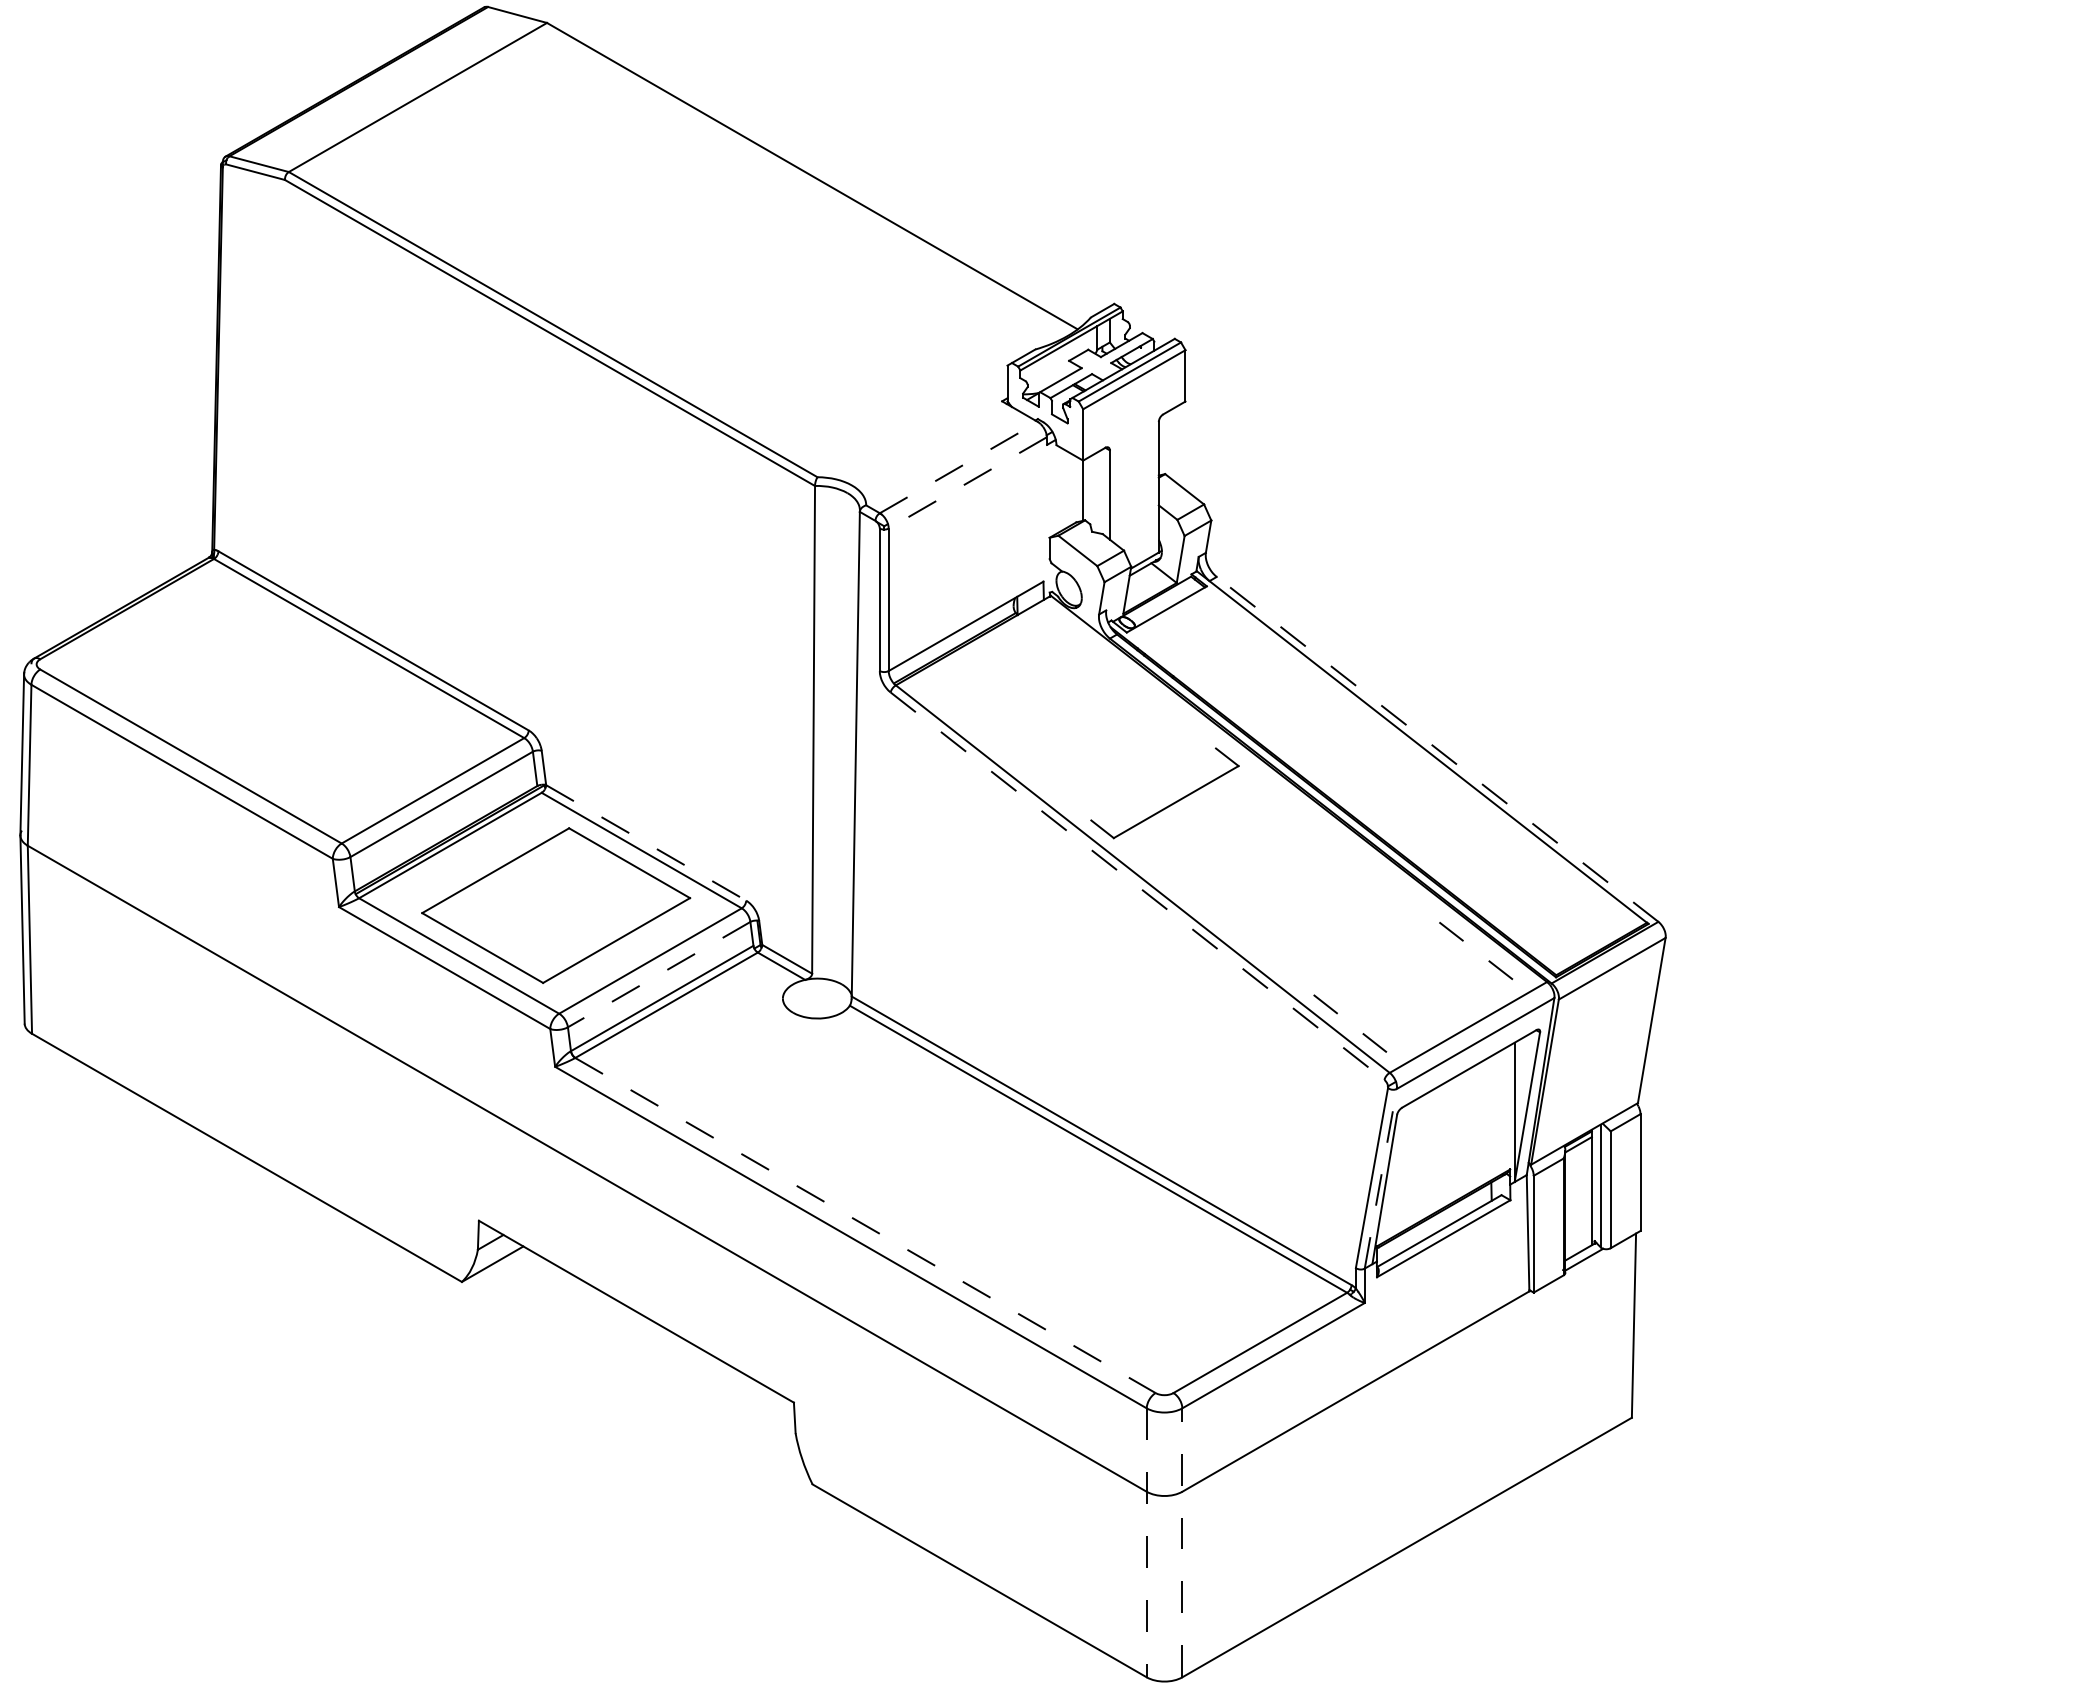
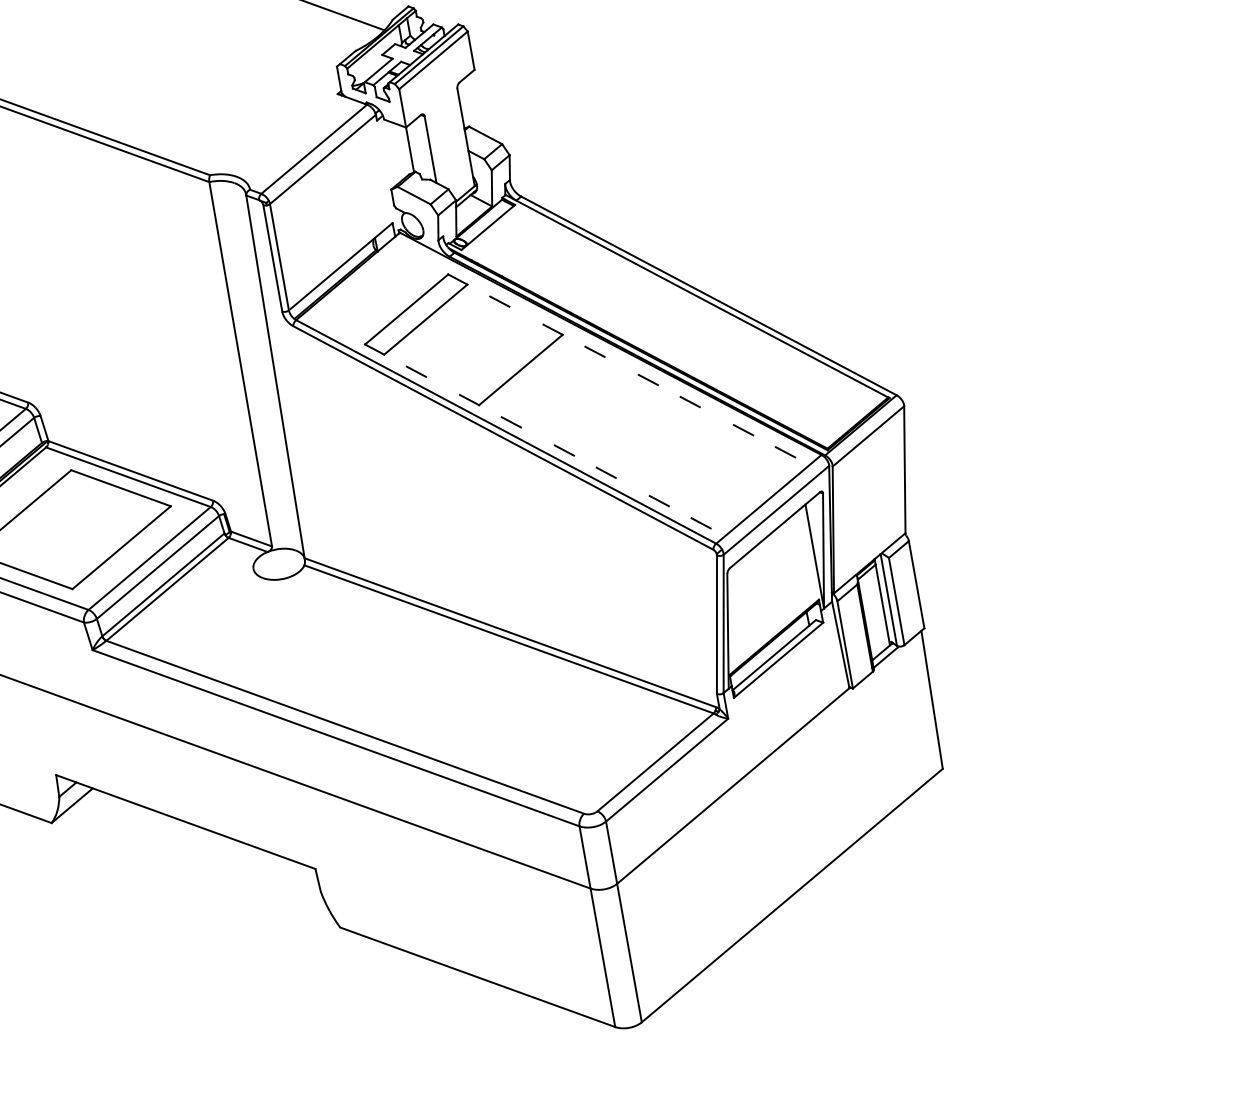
line: (959, 467) -> (314, 149), dashed -> solid
line: (967, 483) -> (322, 159), dashed -> solid
part: (1052, 705) -> (415, 314), added
line: (1164, 708) -> (499, 301), added
line: (1437, 749) -> (708, 296), dashed -> solid
line: (1039, 780) -> (416, 372), added
line: (1276, 795) -> (594, 351), added
line: (646, 843) -> (131, 471), dashed -> solid
line: (1339, 844) -> (648, 379), added
line: (1151, 867) -> (511, 422), added
line: (1388, 882) -> (690, 401), added
line: (1137, 886) -> (503, 438), dashed -> solid
line: (1213, 916) -> (563, 450), added
line: (1263, 955) -> (606, 472), added
line: (658, 974) -> (157, 567), dashed -> solid
line: (1380, 1178) -> (723, 623), dashed -> solid
line: (865, 1225) -> (345, 727), dashed -> solid
line: (1182, 1542) -> (624, 921), dashed -> solid
line: (1146, 1543) -> (597, 927), dashed -> solid

